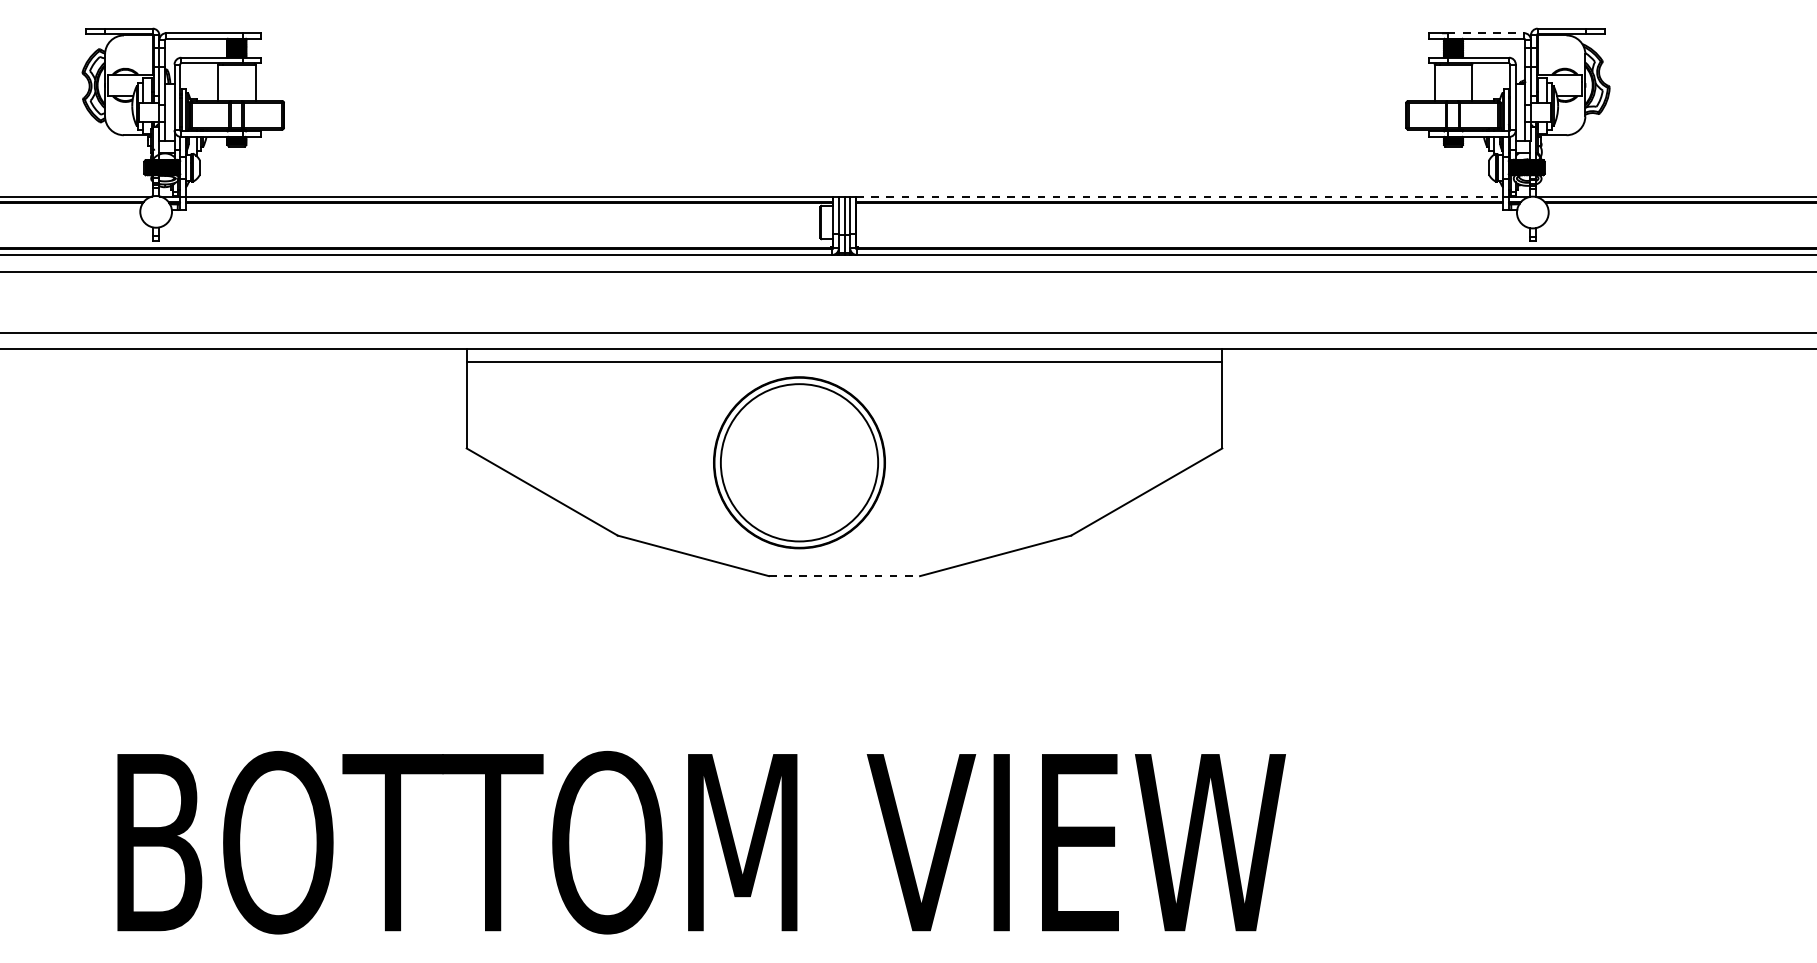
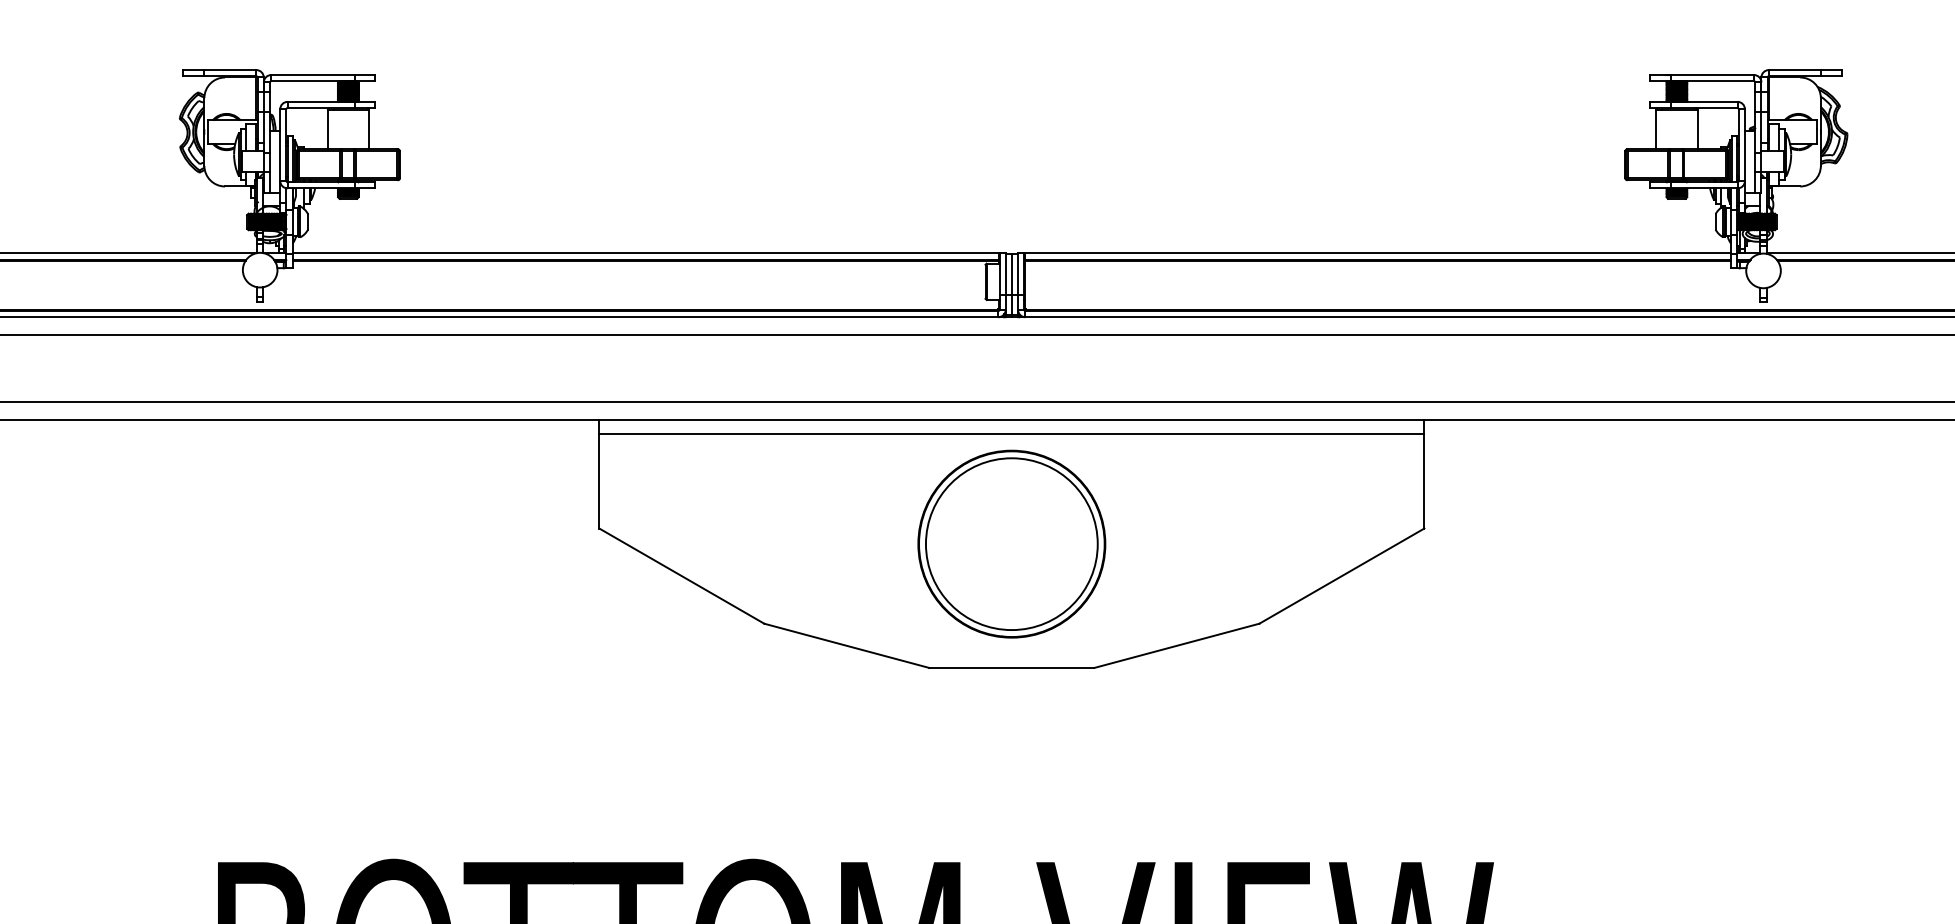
line: (1486, 33) -> (1712, 75), dashed -> solid
line: (1180, 196) -> (1378, 253), dashed -> solid
part: (799, 462) -> (1011, 543), moved
line: (844, 576) -> (1011, 668), dashed -> solid

